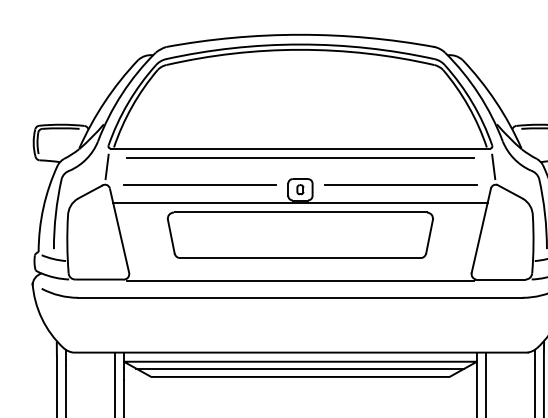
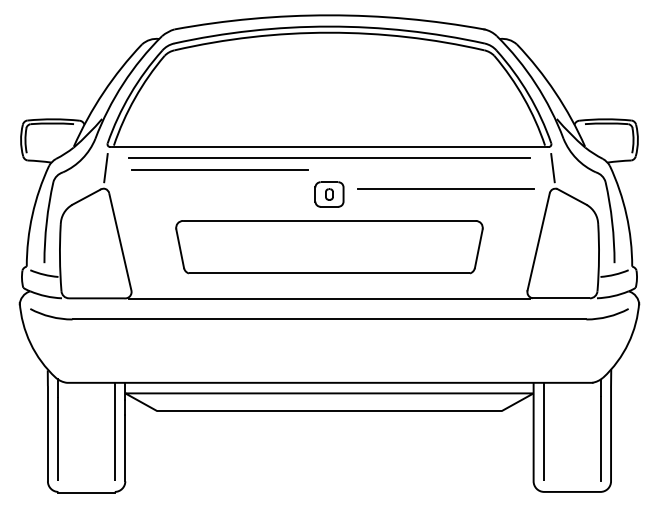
line: (199, 184) -> (219, 169), moved
line: (300, 203) -> (329, 210), removed
line: (300, 368) -> (329, 401), removed

